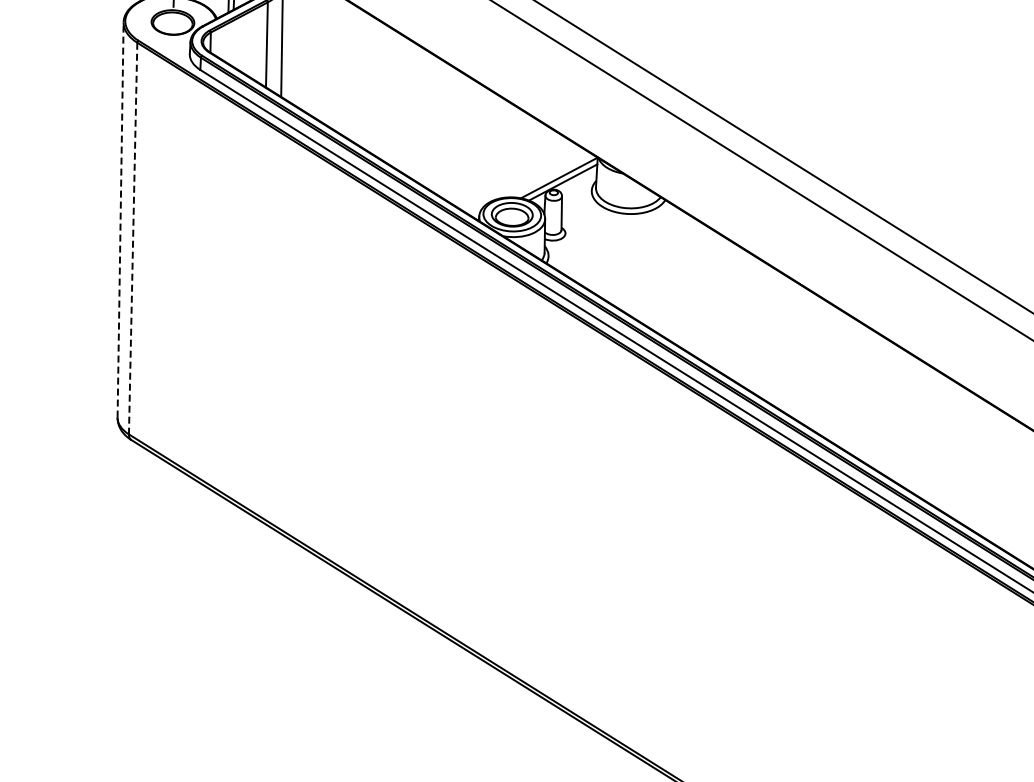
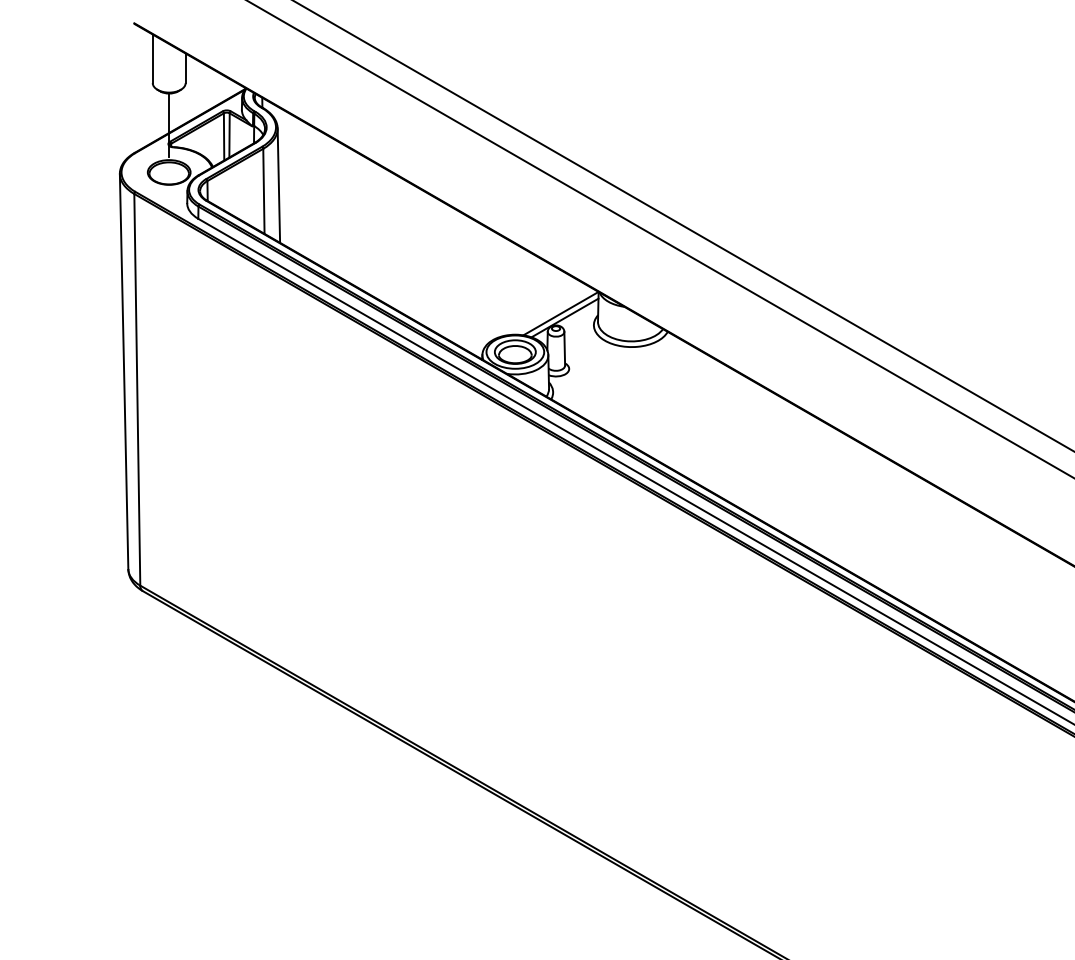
line: (120, 219) -> (124, 371), dashed -> solid
line: (133, 238) -> (137, 389), dashed -> solid

